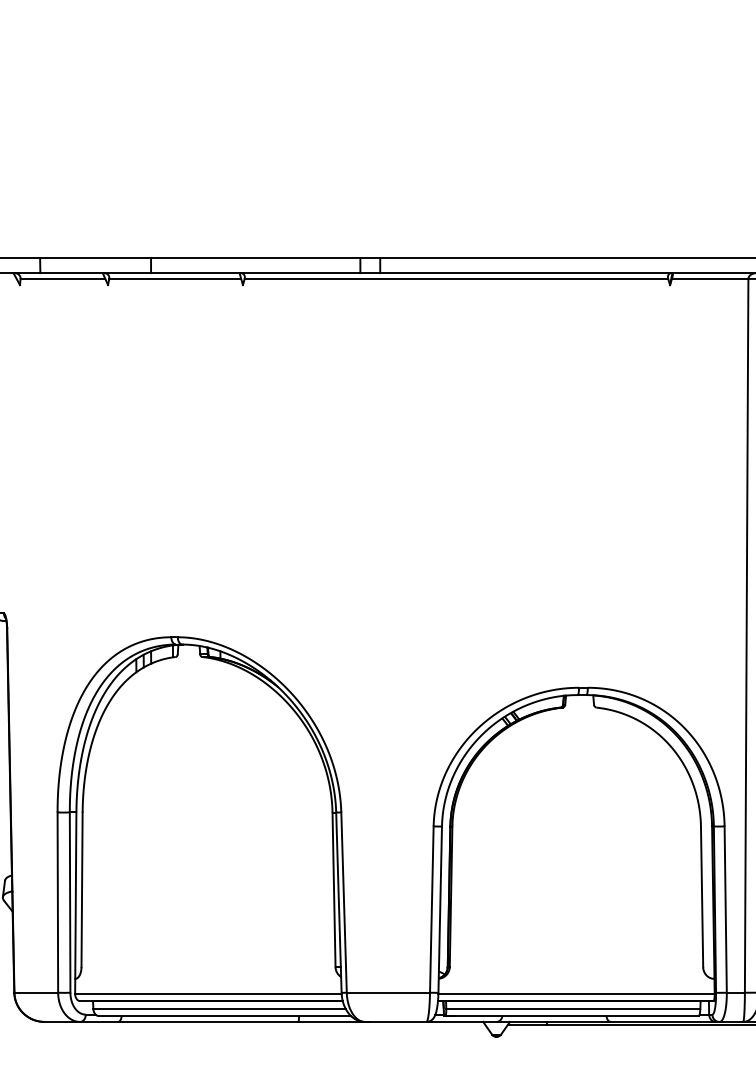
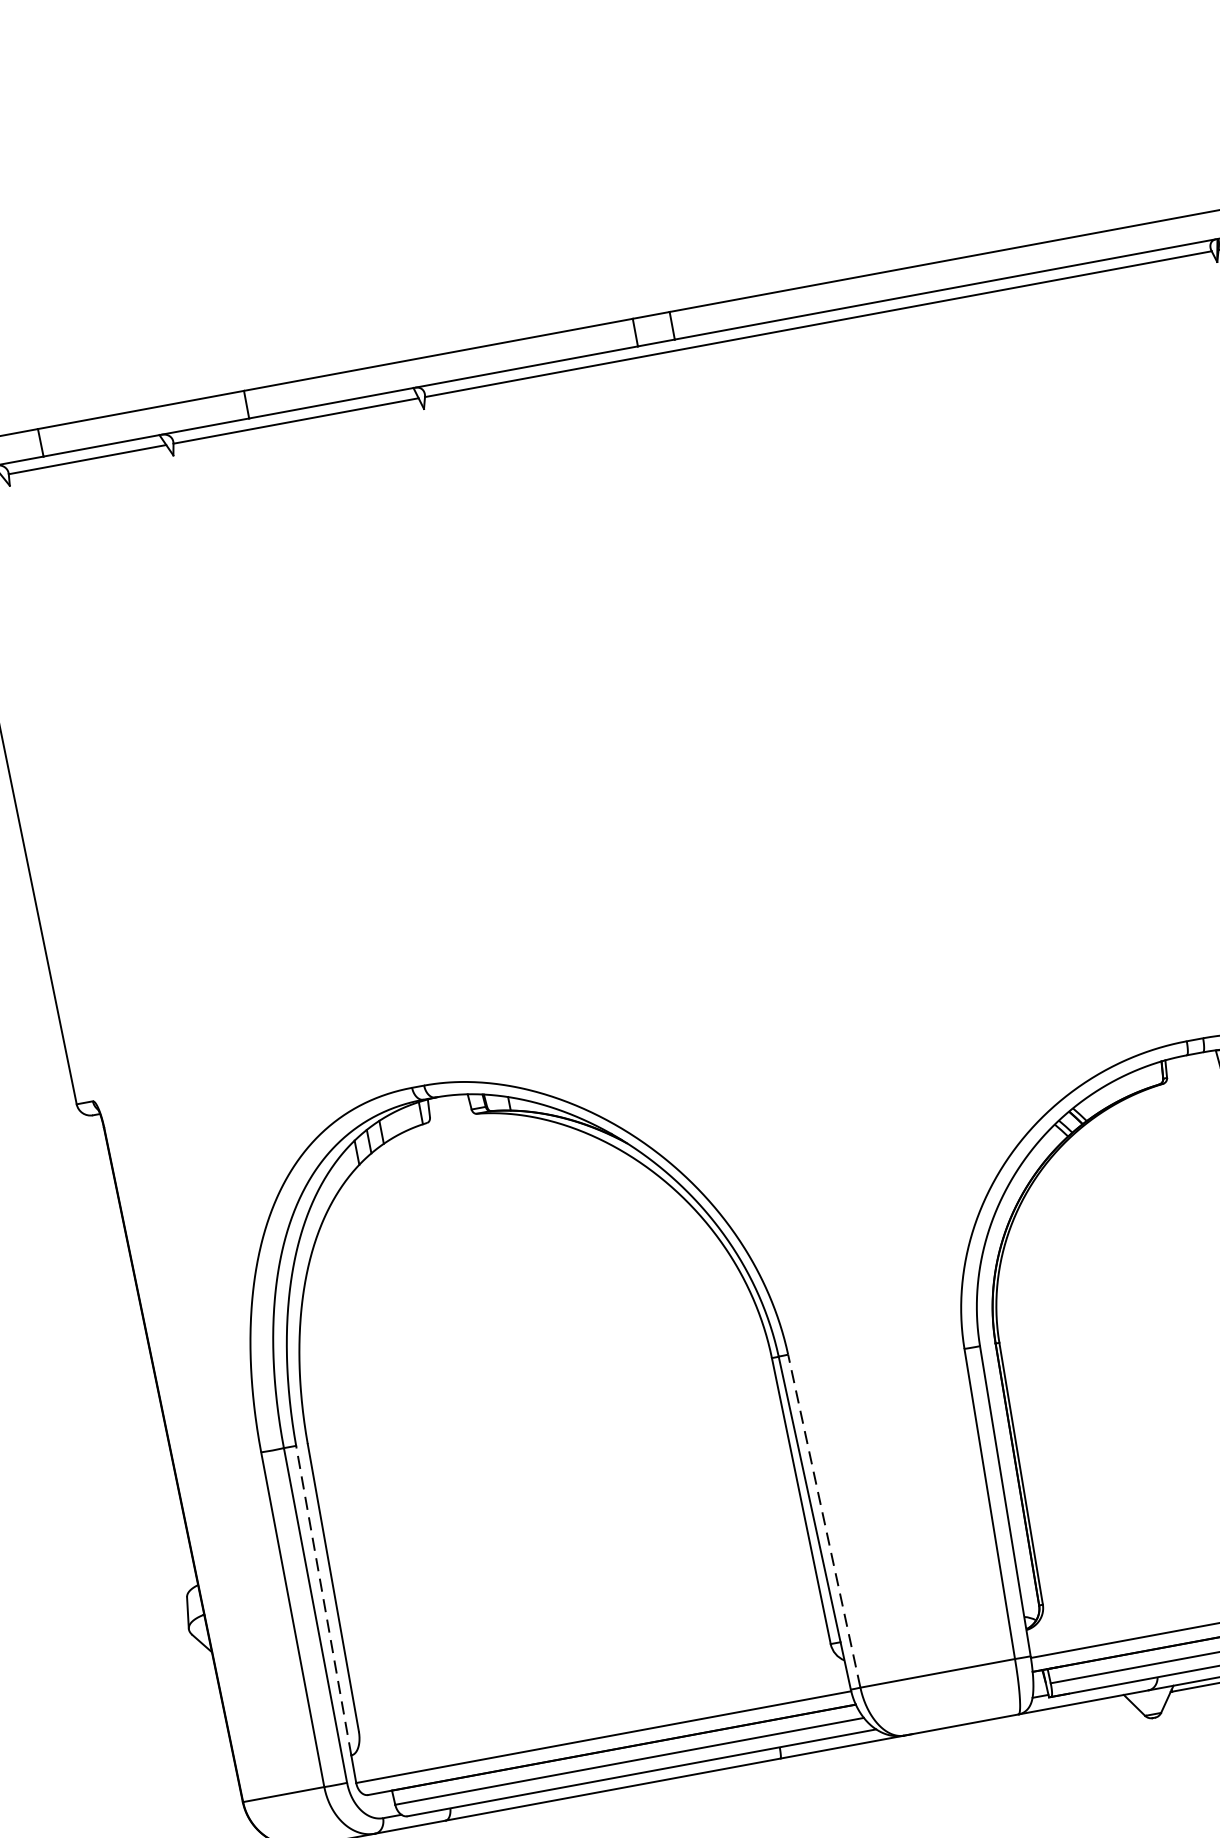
line: (75, 895) -> (323, 1600), solid -> dashed
line: (344, 902) -> (825, 1520), solid -> dashed

